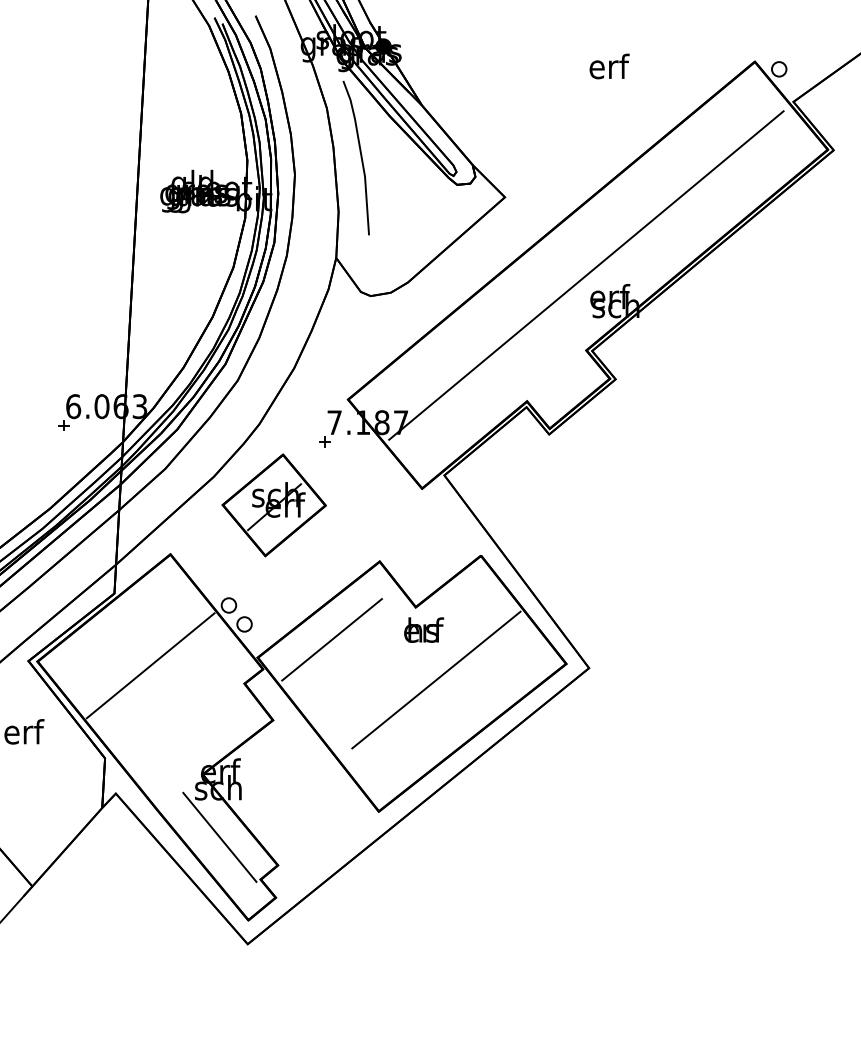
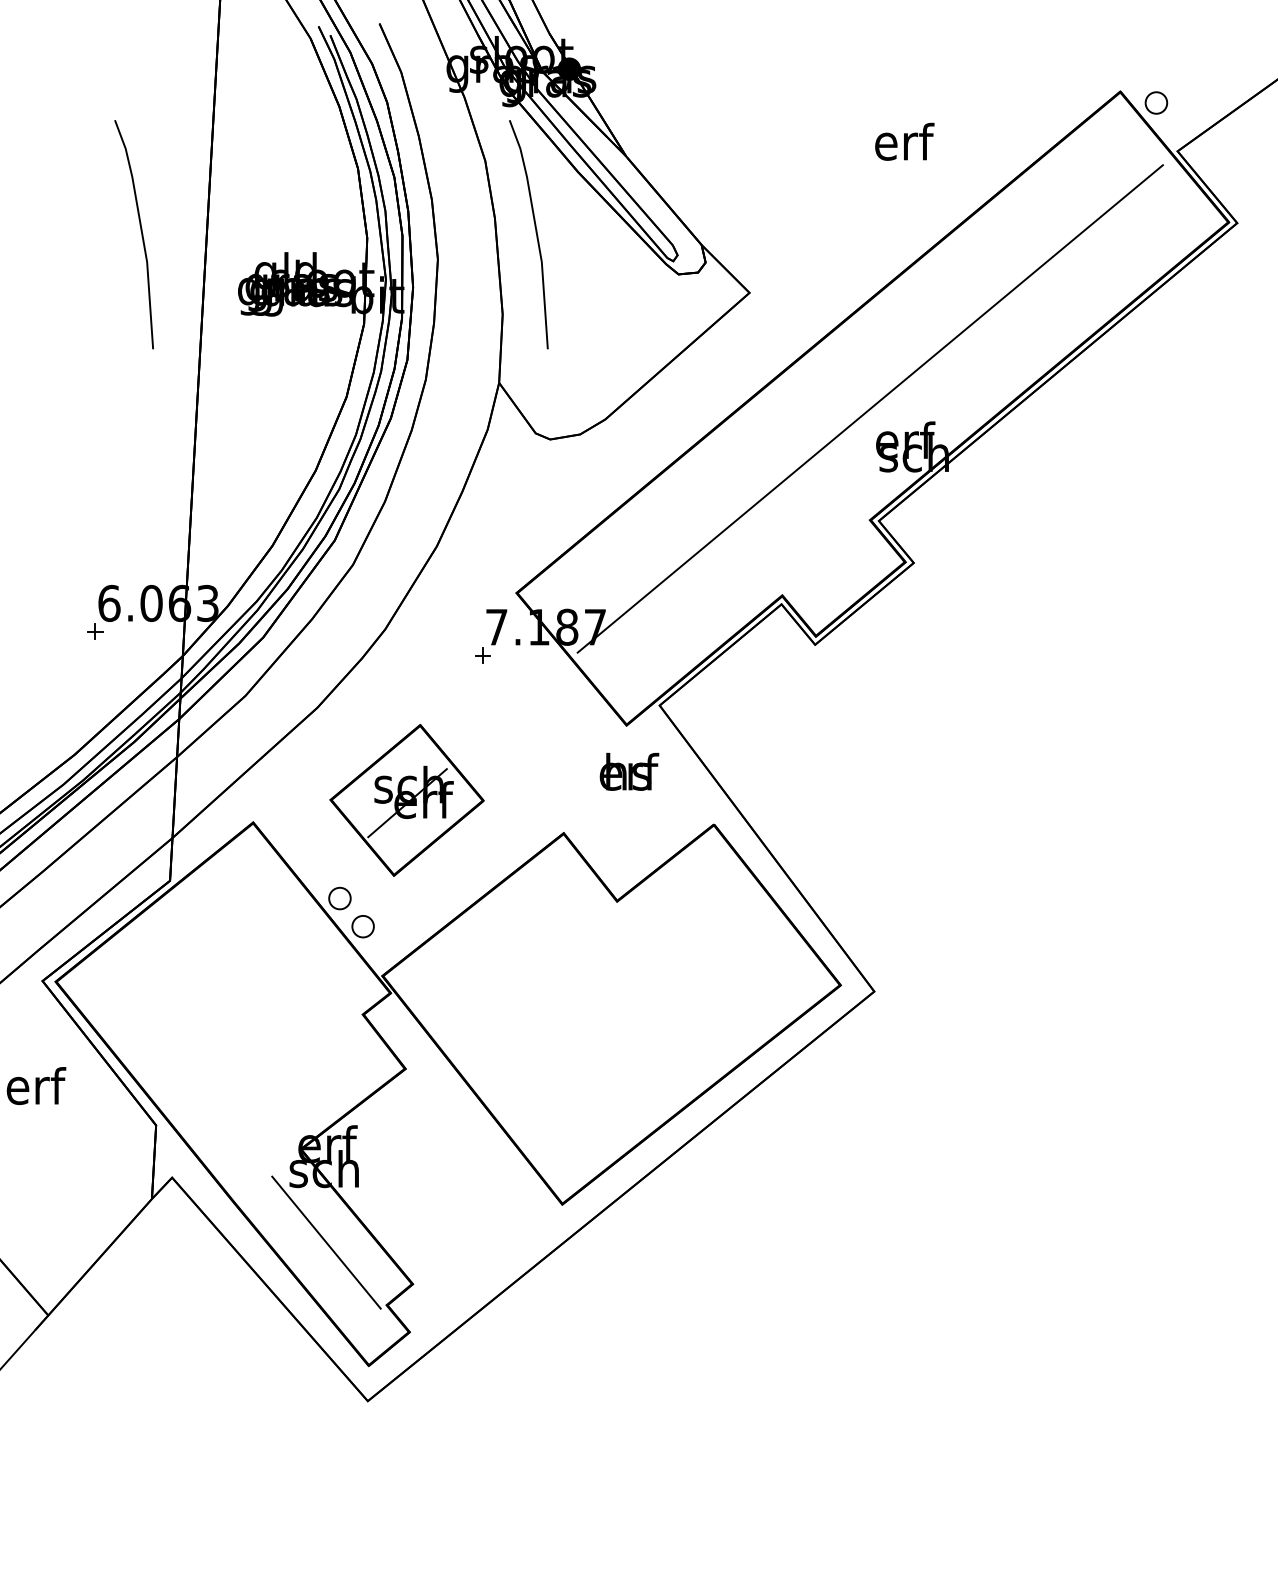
text: (609, 66) -> (904, 141), moved
line: (94, 157) -> (140, 233), added
part: (273, 505) -> (406, 800), moved
text: (424, 629) -> (630, 770), moved
line: (331, 639) -> (492, 949), removed
line: (150, 665) -> (223, 987), removed
line: (436, 679) -> (647, 1008), removed

